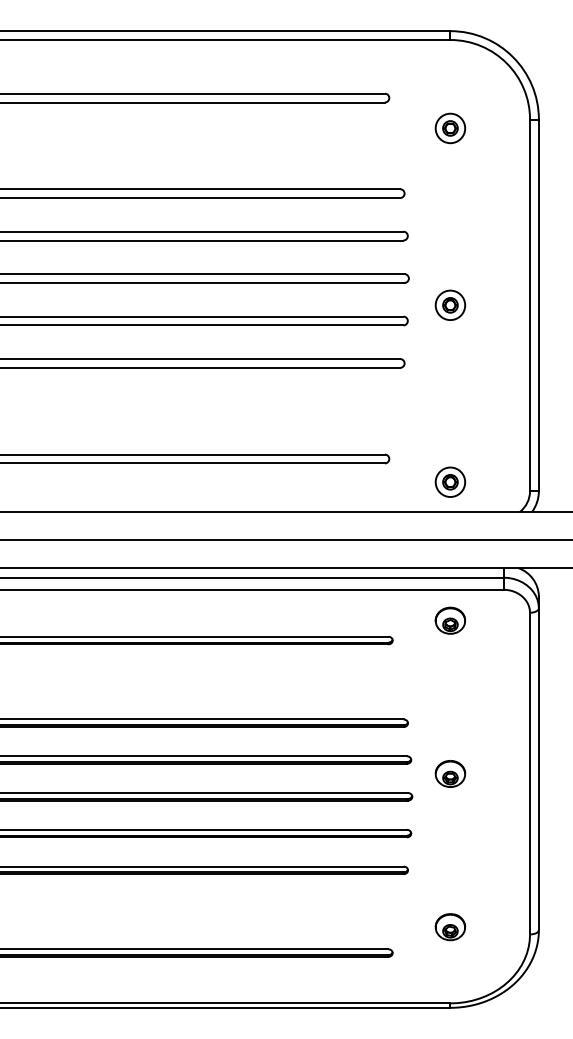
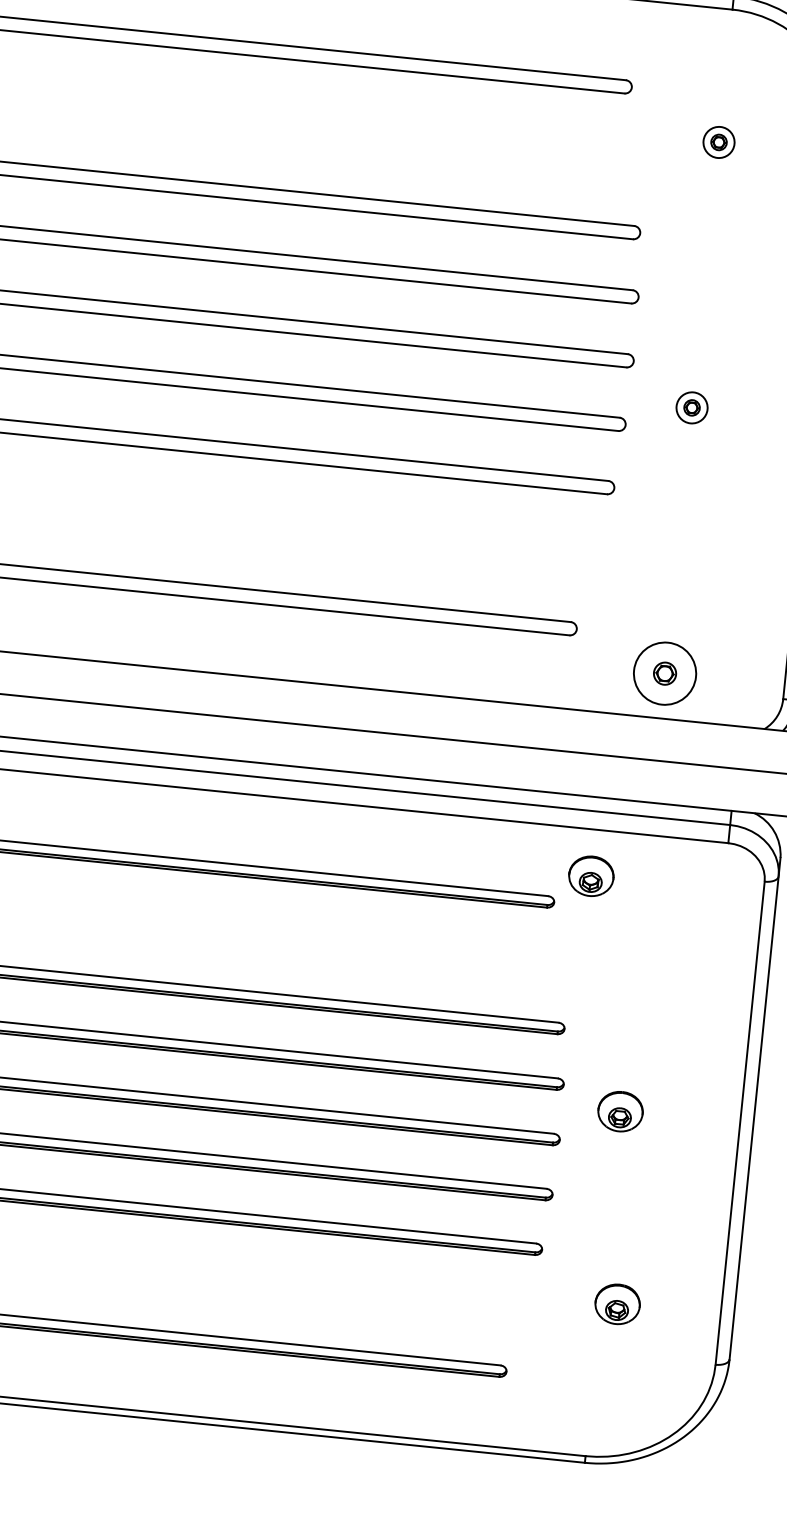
part: (450, 128) -> (719, 142), size x0.7
part: (450, 304) -> (692, 406), size x0.7
circle: (450, 482) -> (665, 674), size x1.4
part: (450, 620) -> (591, 875), moved
part: (450, 927) -> (617, 1304), moved

